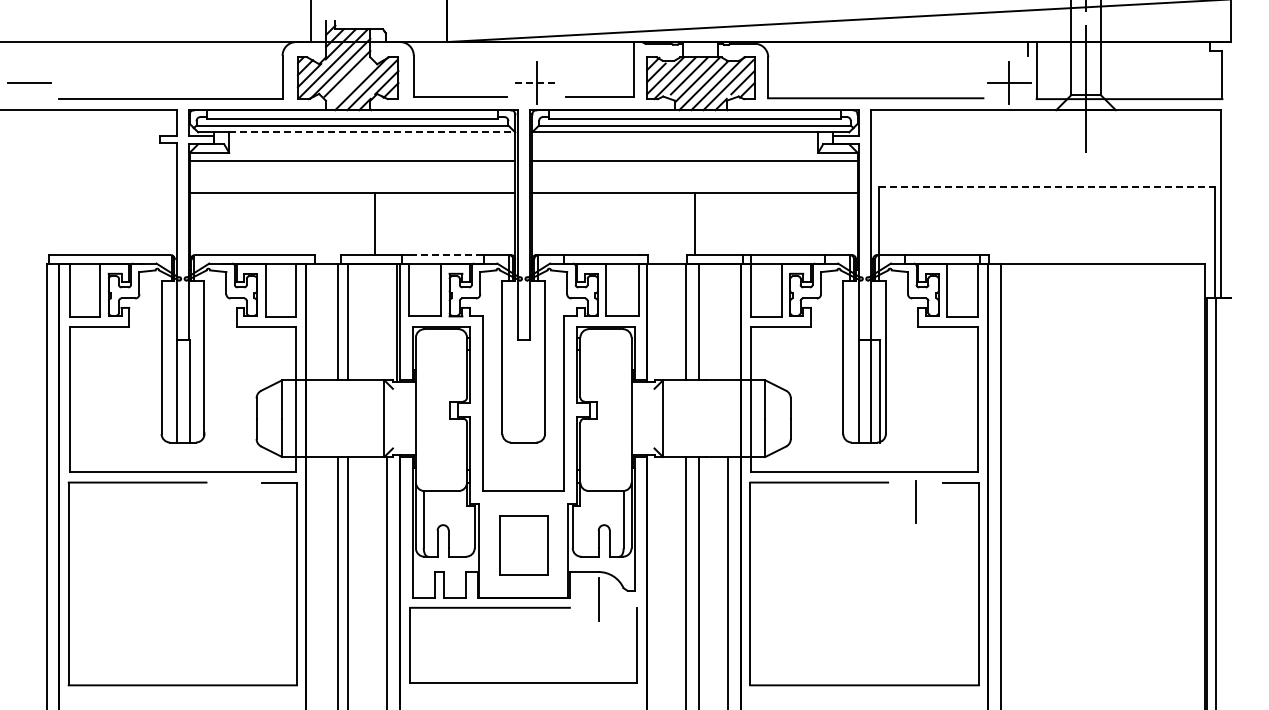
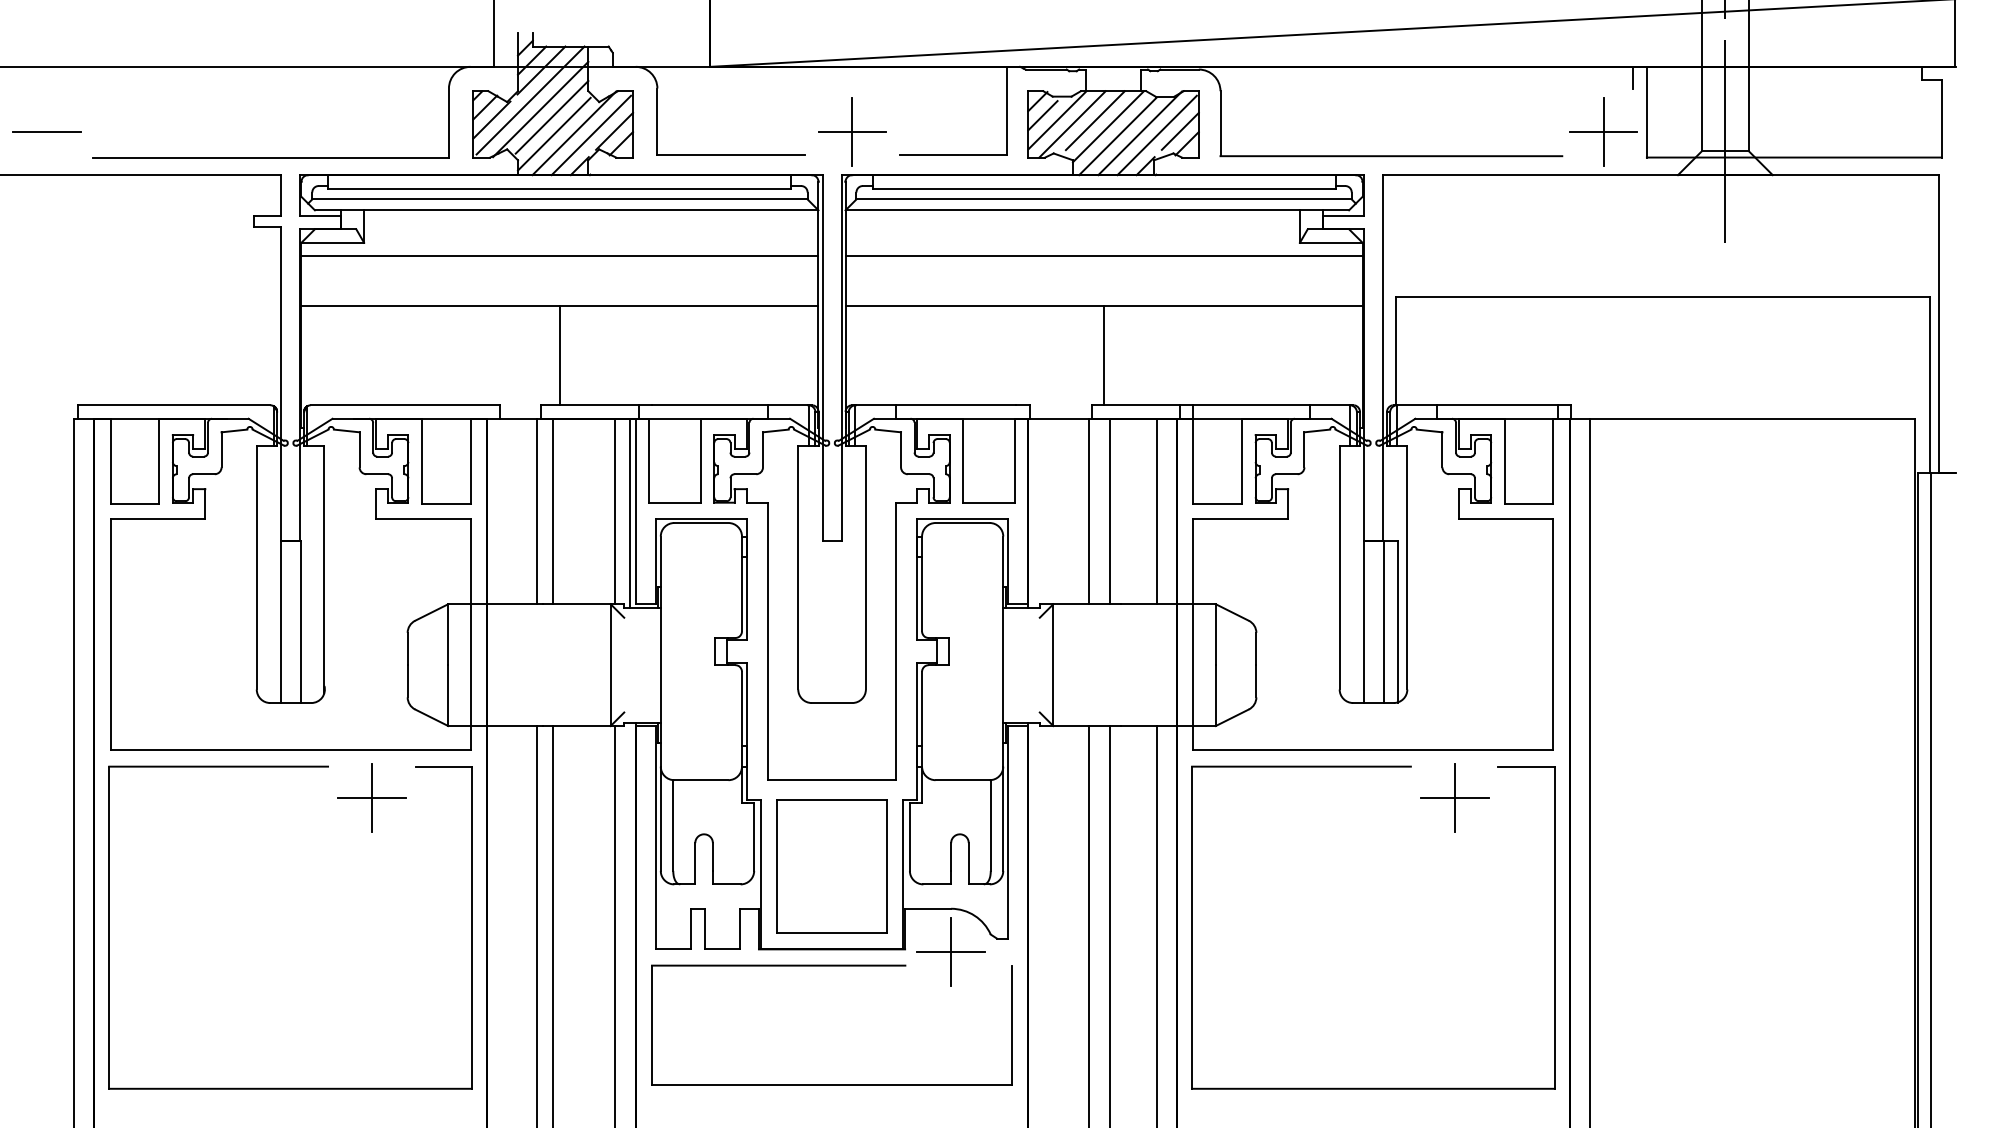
line: (537, 82) -> (853, 131), dashed -> solid
line: (348, 84) -> (553, 134), added
line: (372, 132) -> (591, 210), dashed -> solid
line: (1046, 186) -> (1662, 296), dashed -> solid
line: (375, 223) -> (560, 355), moved
line: (447, 255) -> (710, 405), dashed -> solid
line: (387, 321) -> (615, 510), added
line: (728, 321) -> (1157, 510), added
part: (233, 501) -> (370, 796), added
line: (915, 502) -> (1454, 798), added
part: (523, 545) -> (831, 866), size x1.43
line: (598, 599) -> (950, 952), added

